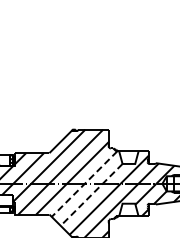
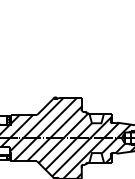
line: (84, 184) -> (63, 138), dashed -> solid
line: (91, 194) -> (68, 146), dashed -> solid

